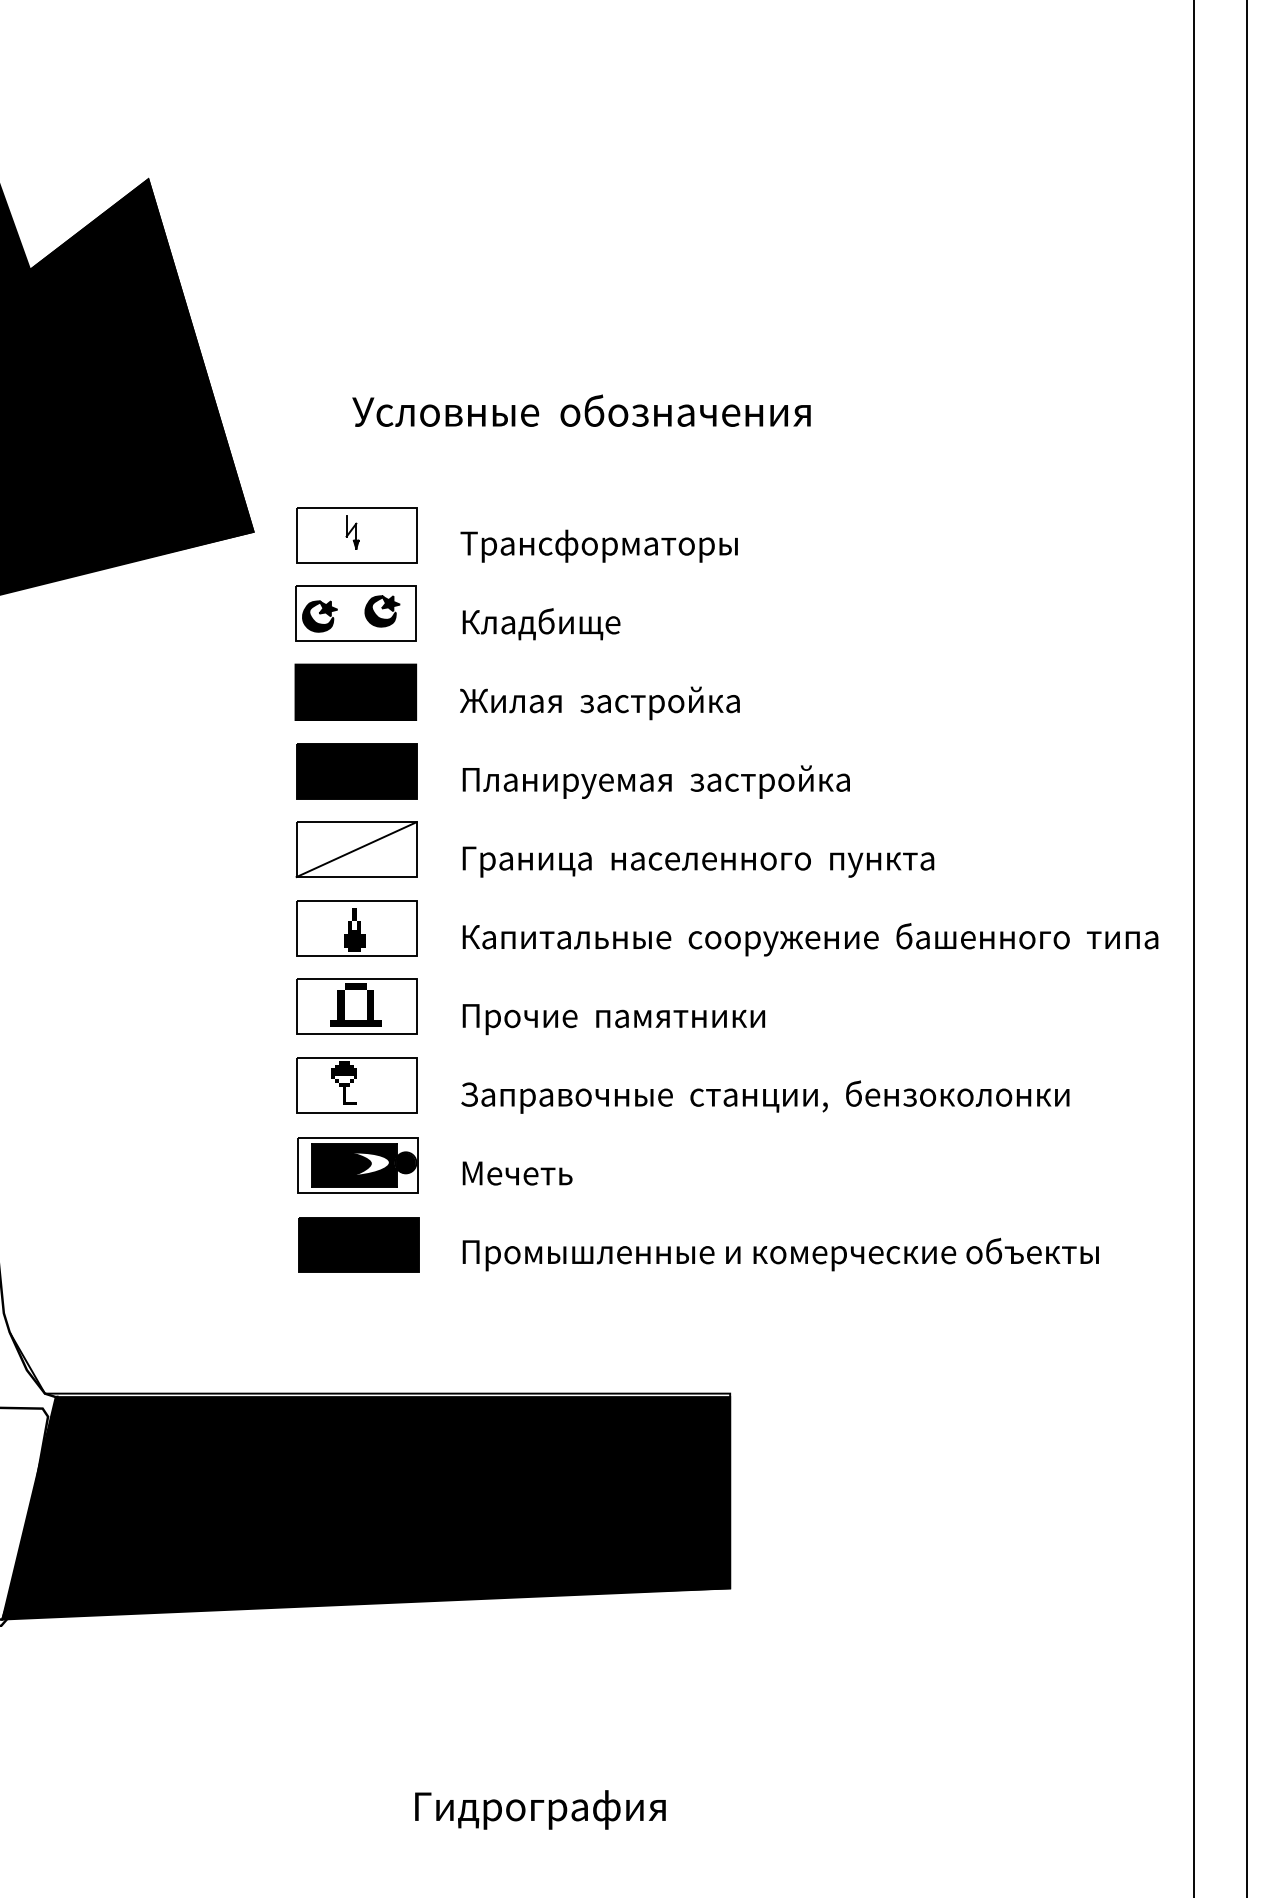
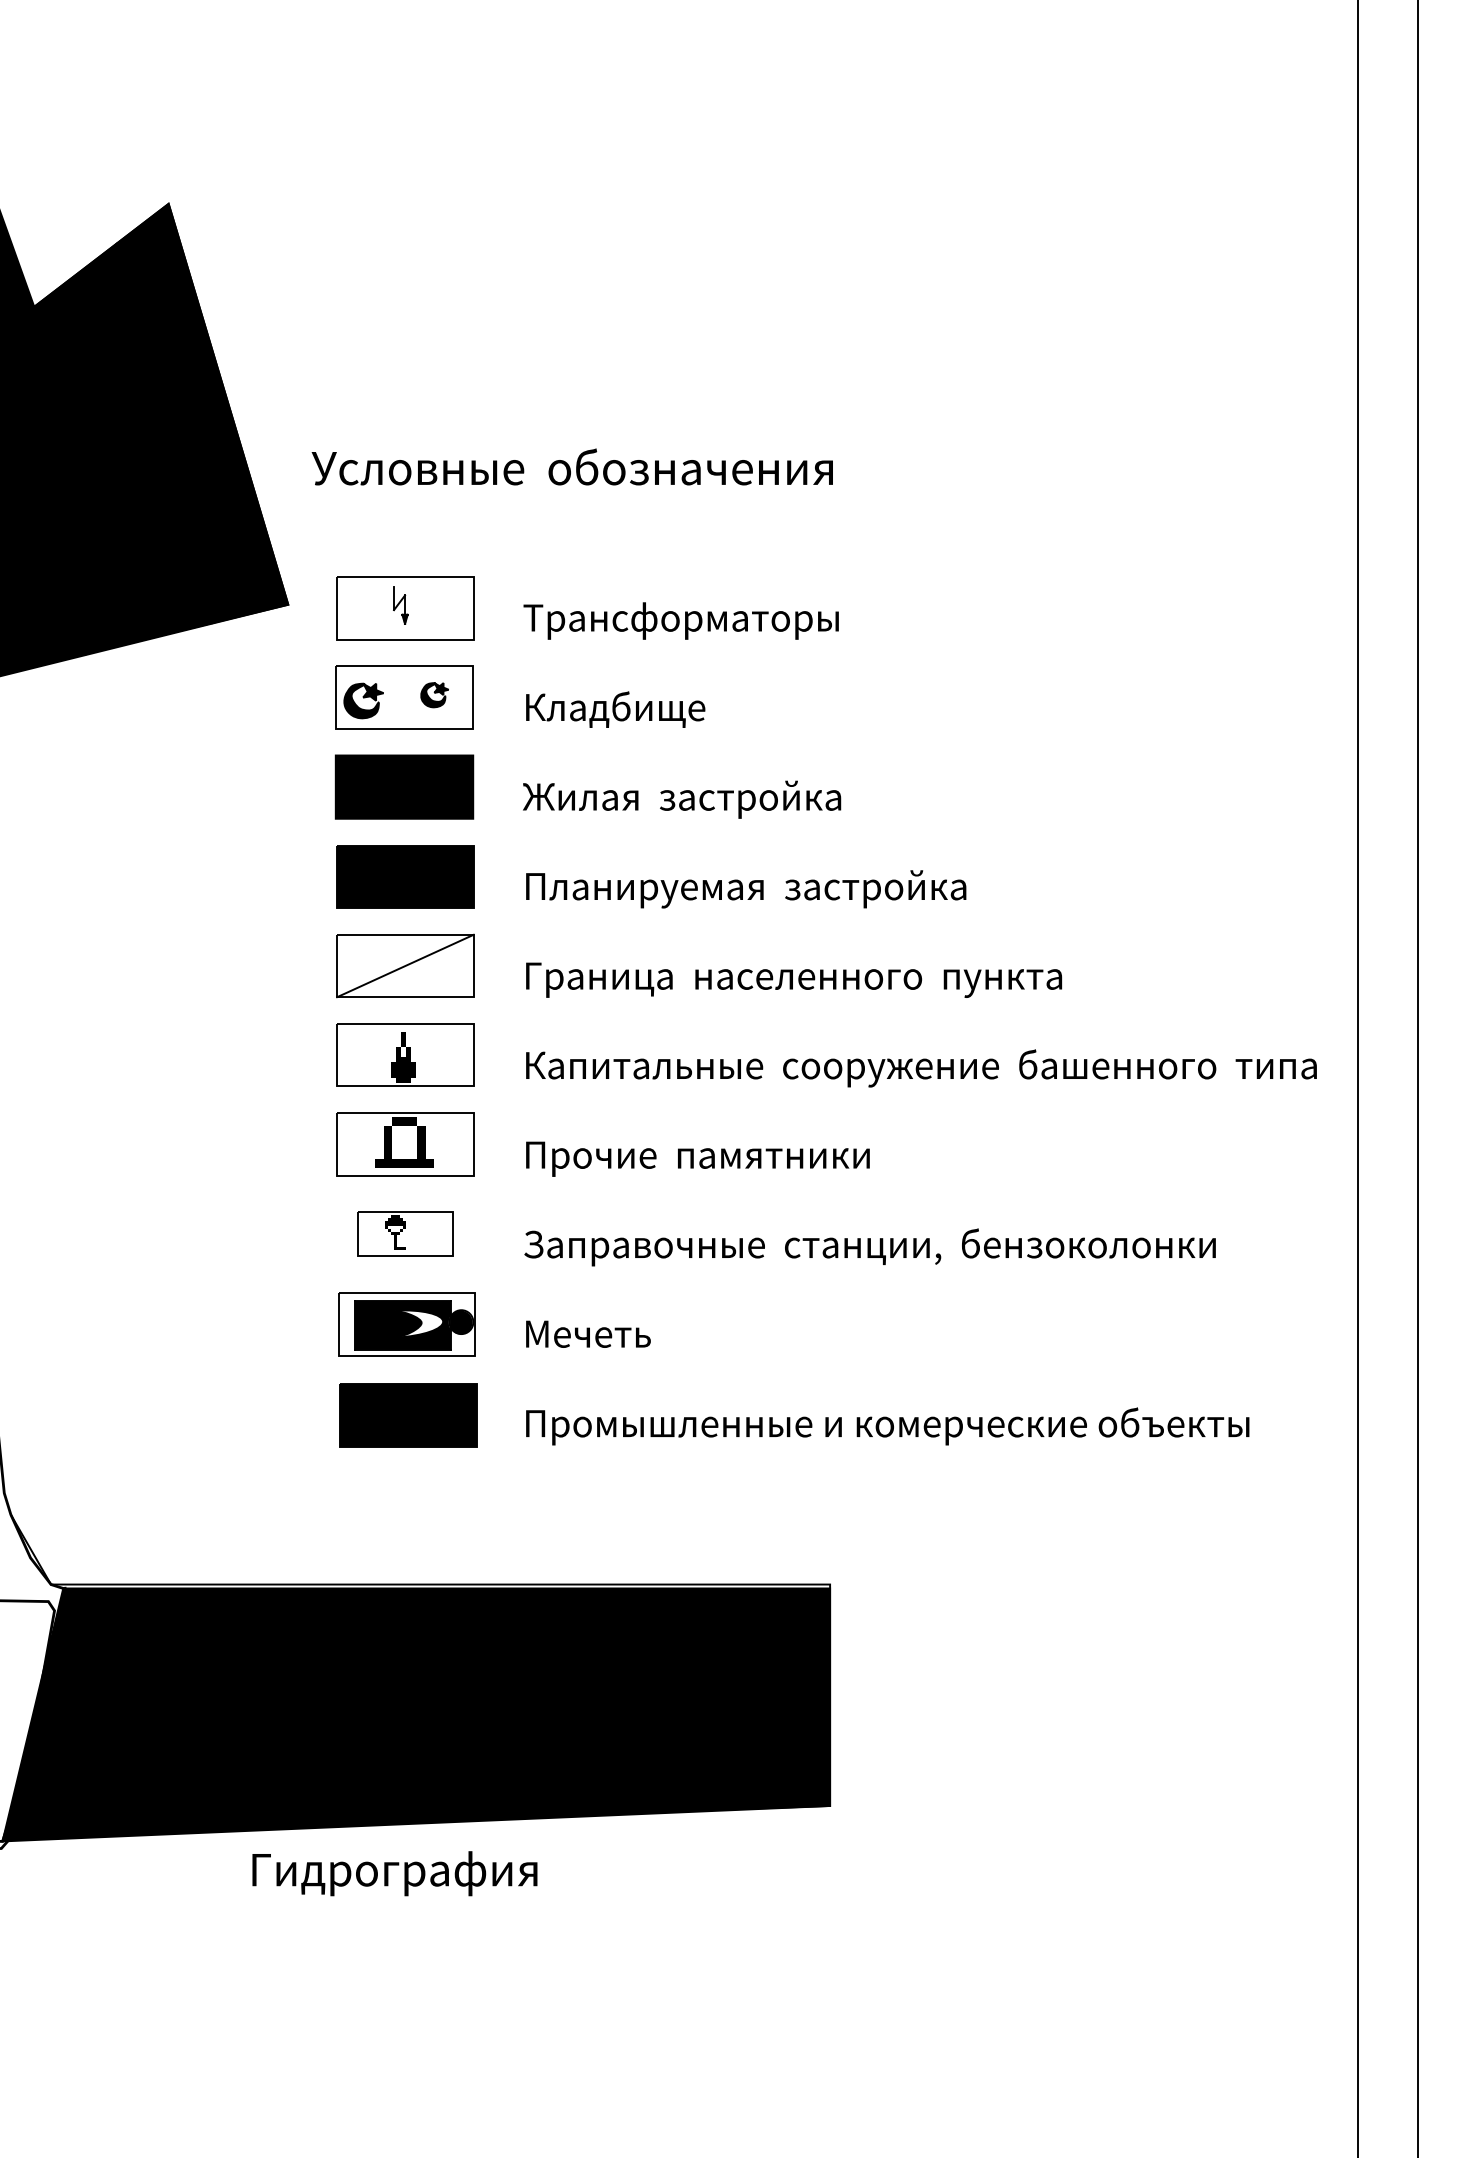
text: (581, 410) -> (572, 466), moved
part: (382, 611) -> (434, 695), size x0.7
part: (356, 1085) -> (405, 1234), size x0.7
text: (540, 1809) -> (395, 1873), moved

